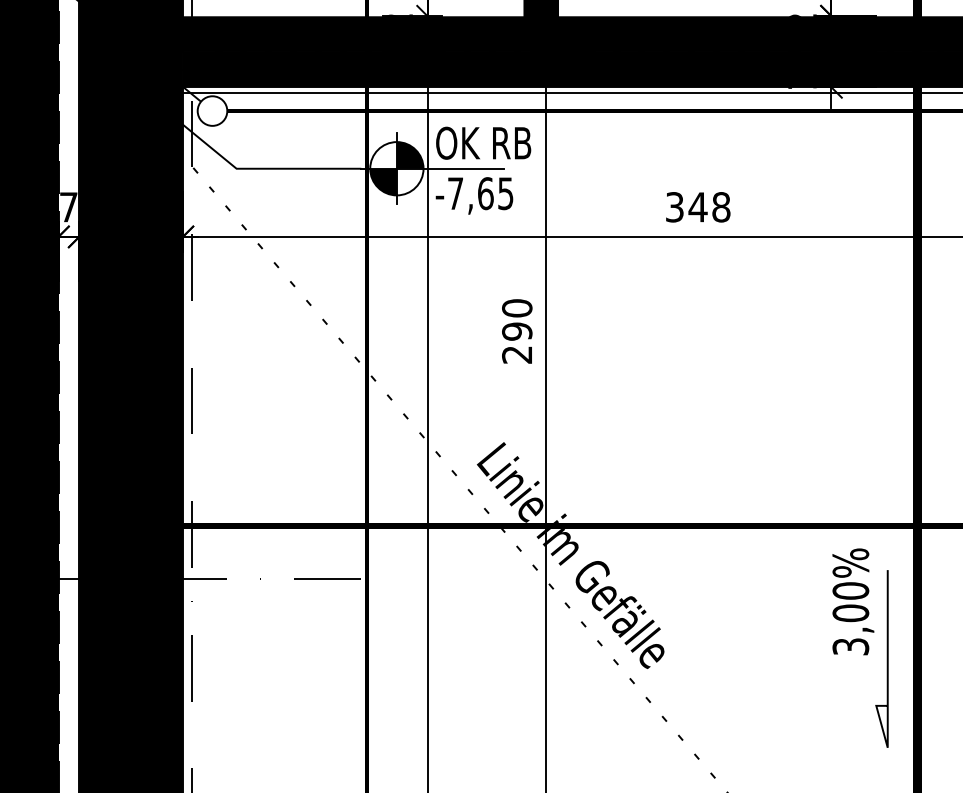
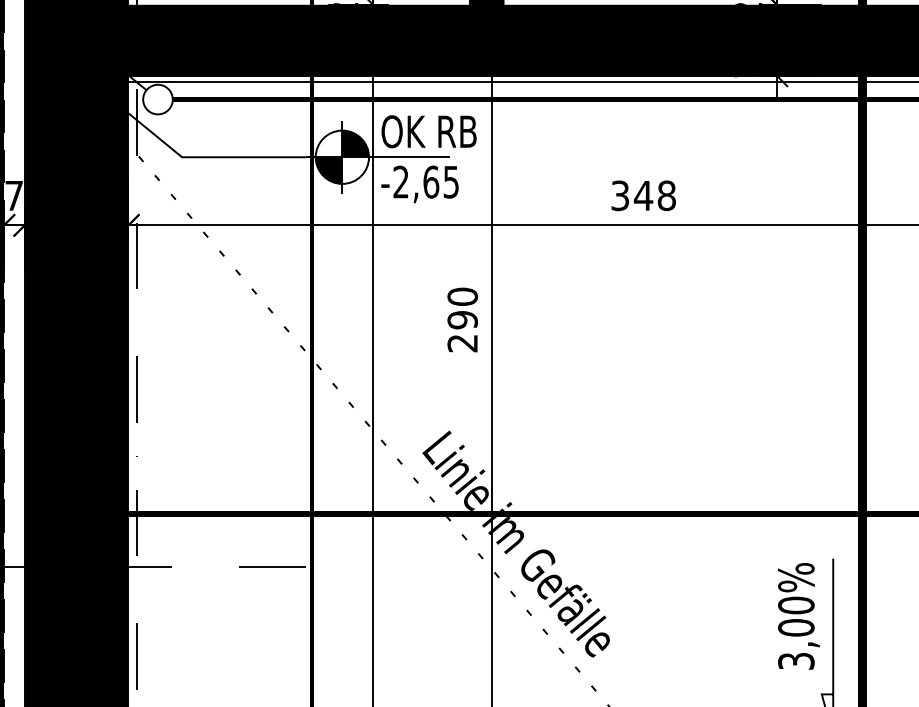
text: (455, 193) -> (400, 182), -7,65 -> -2,65
text: (853, 601) -> (798, 616), moved

